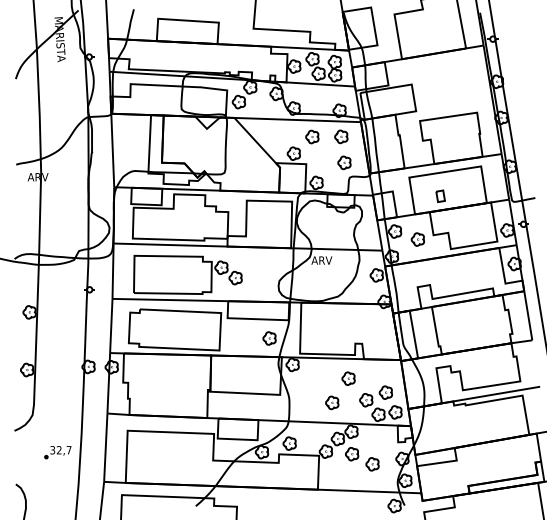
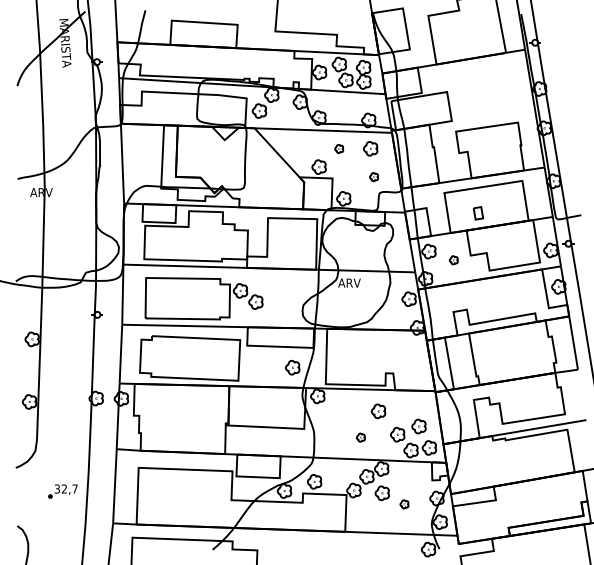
part: (312, 136) -> (339, 148), size x0.6
part: (344, 162) -> (374, 176), size x0.6
part: (417, 239) -> (453, 260), size x0.6
part: (332, 402) -> (361, 437), size x0.6
part: (372, 464) -> (404, 504), size x0.6

